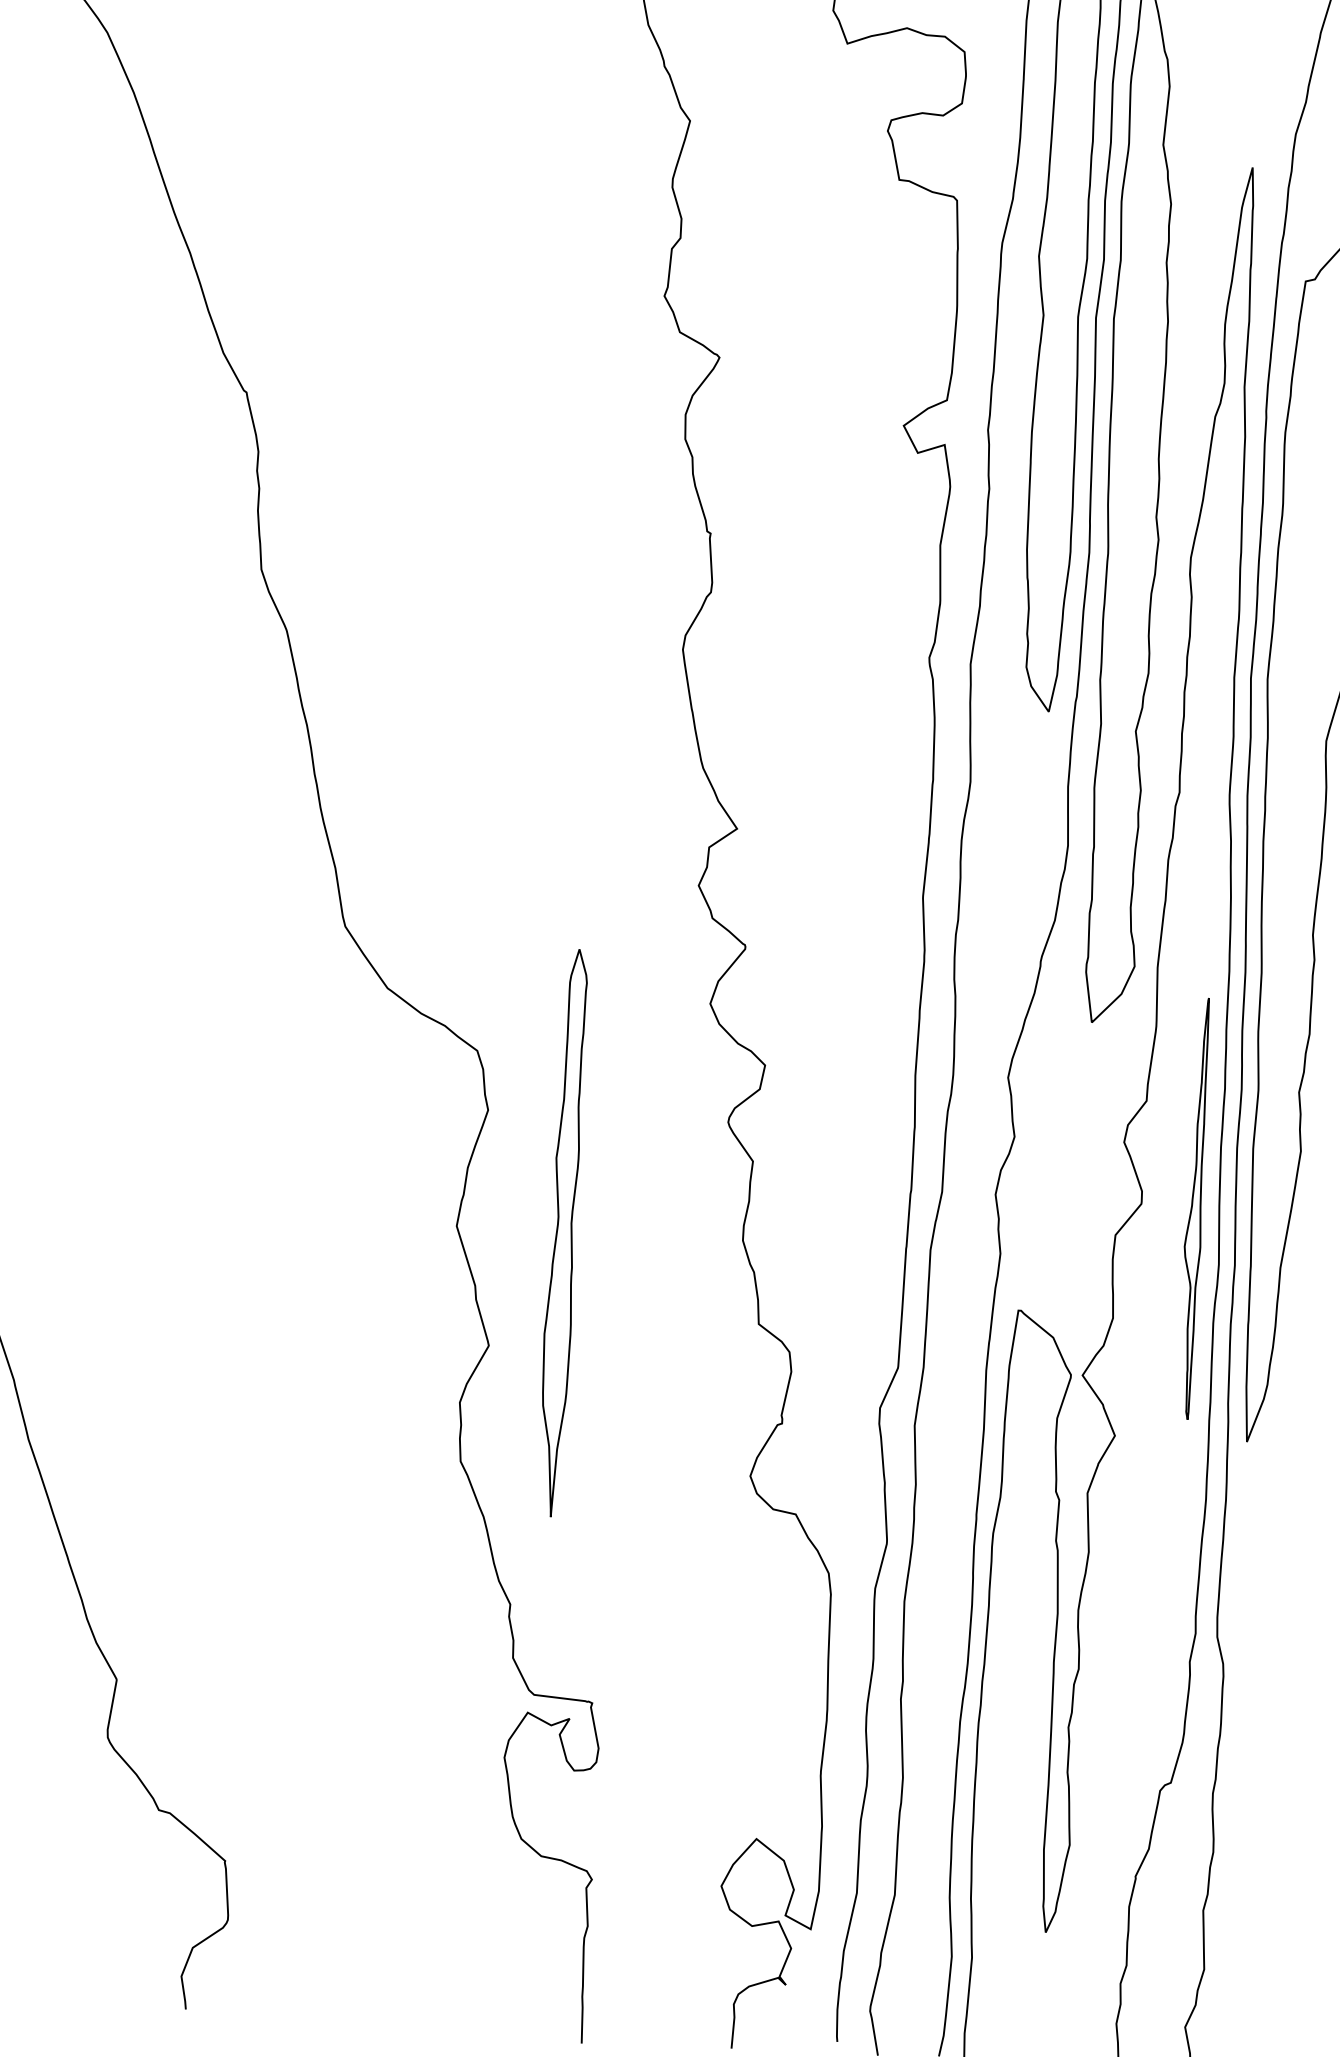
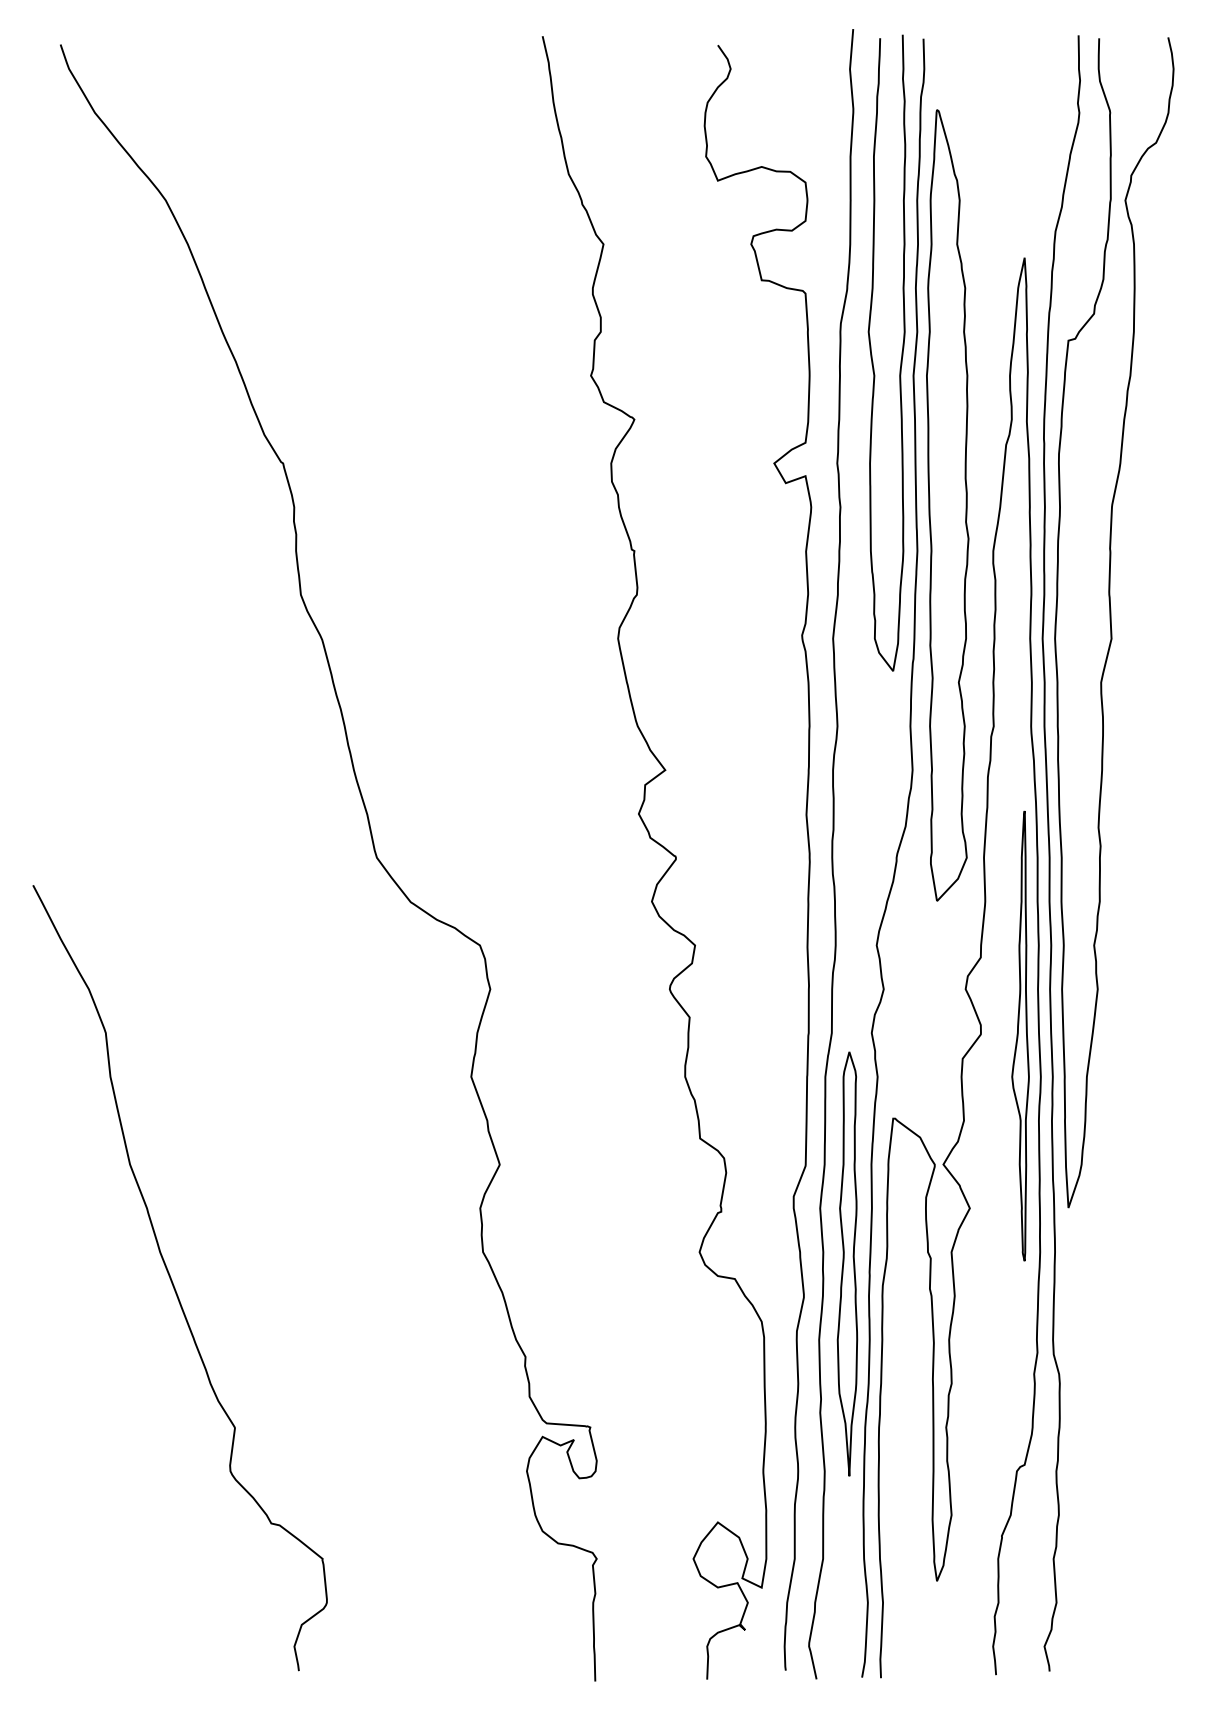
part: (1194, 1207) -> (1020, 1035), size x1.43
part: (562, 1232) -> (847, 1263), moved

